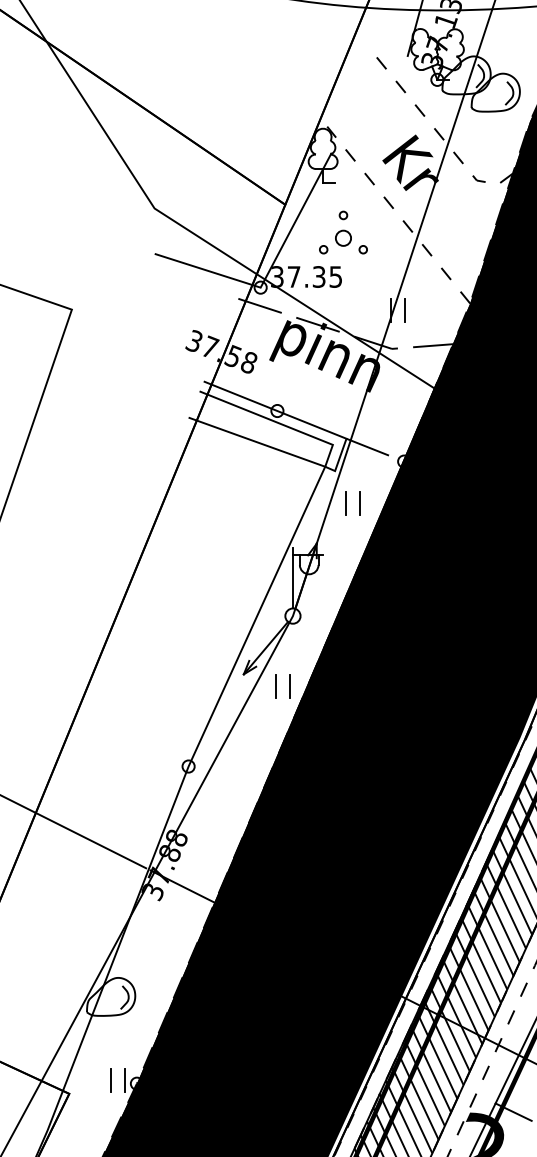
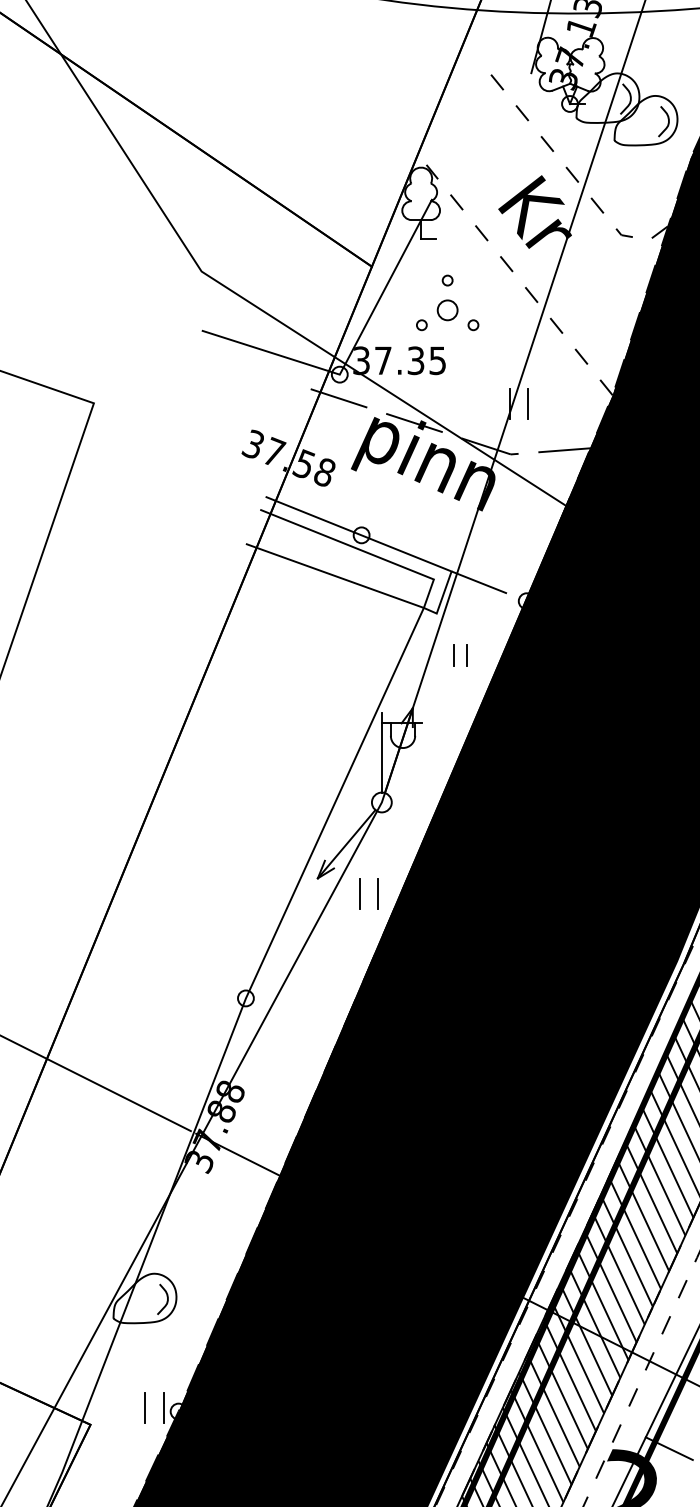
part: (352, 503) -> (459, 655), size x0.7

